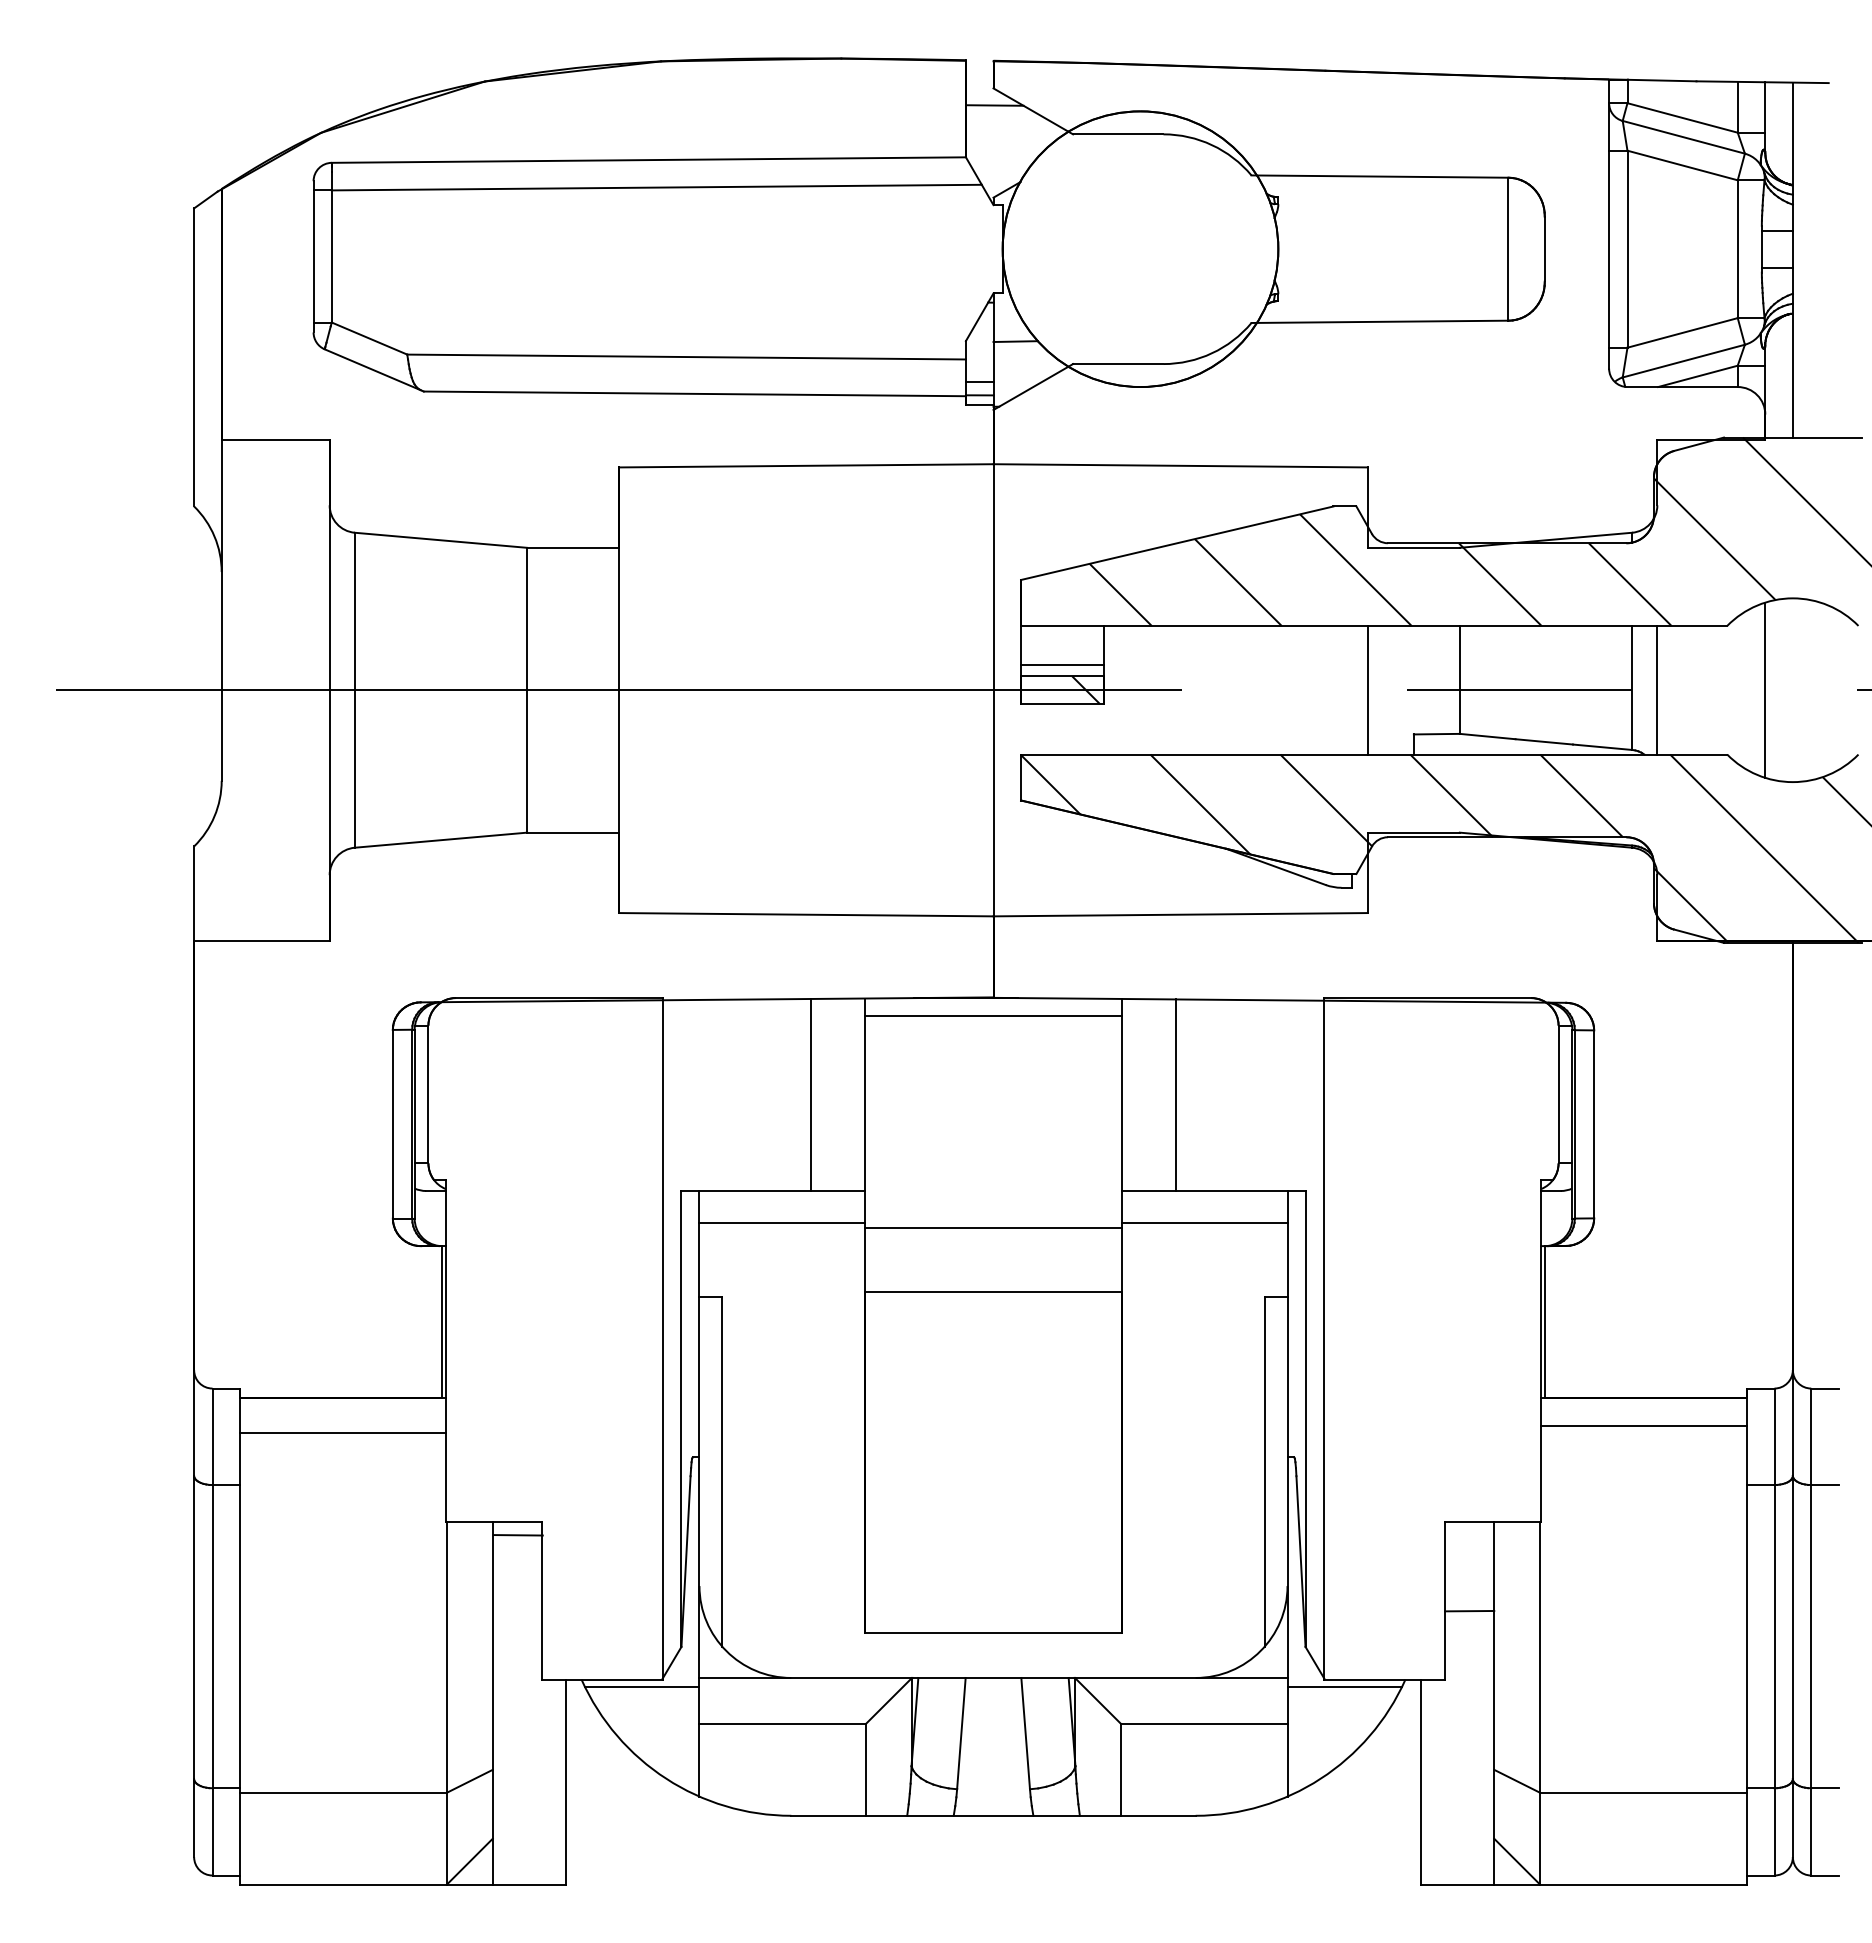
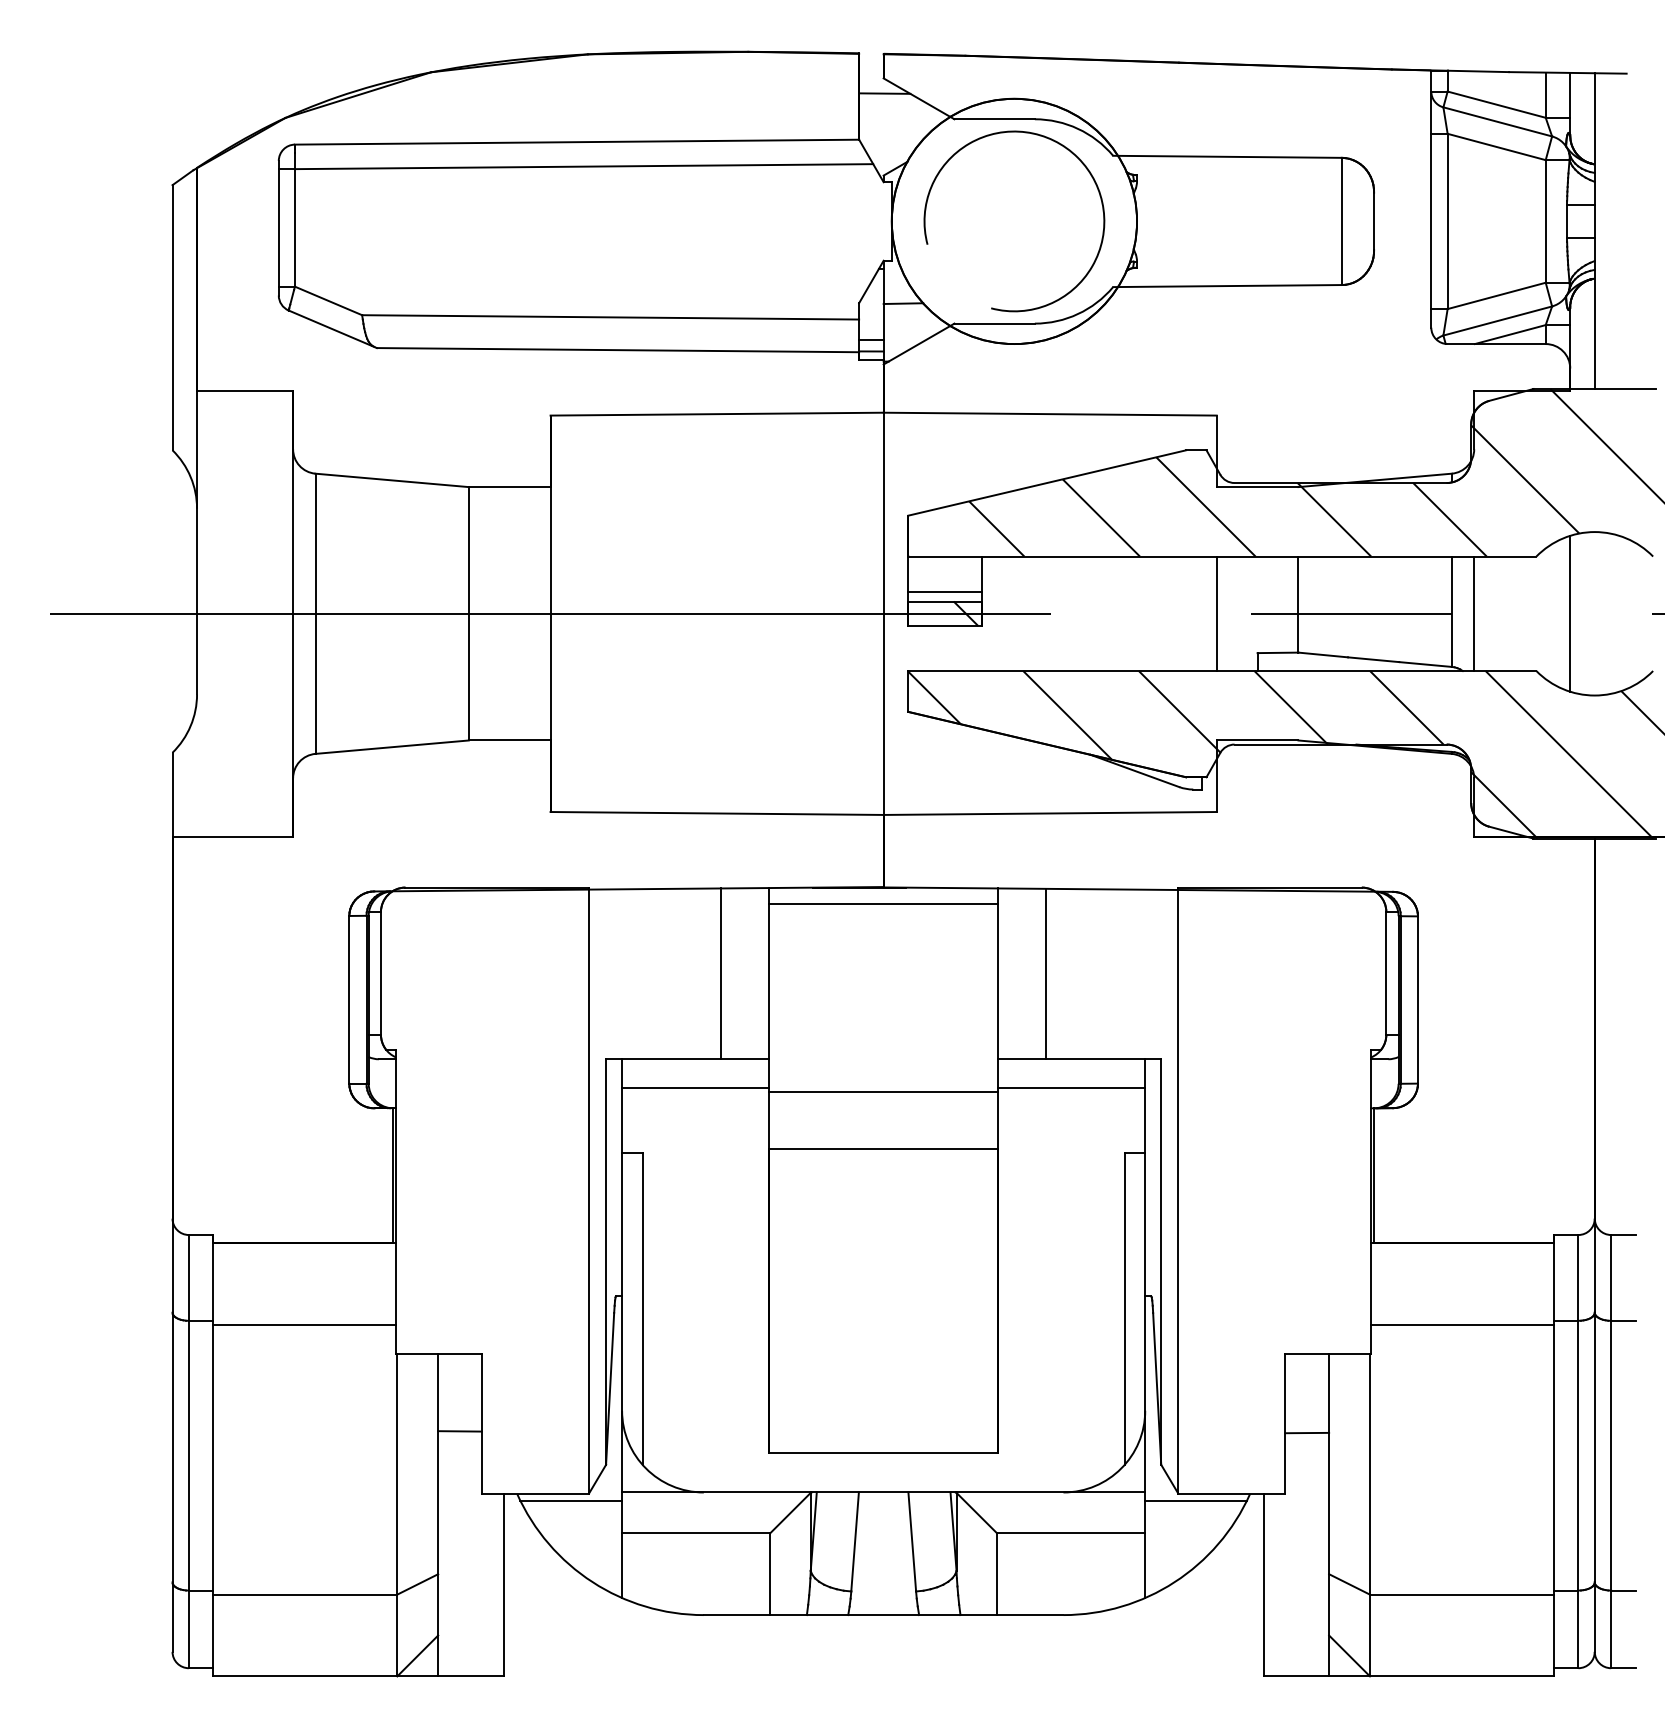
arc: (1131, 348) -> (1006, 309), added
line: (1643, 1425) -> (1461, 1324), moved
line: (342, 1432) -> (304, 1324), moved
line: (517, 1535) -> (459, 1431), moved

